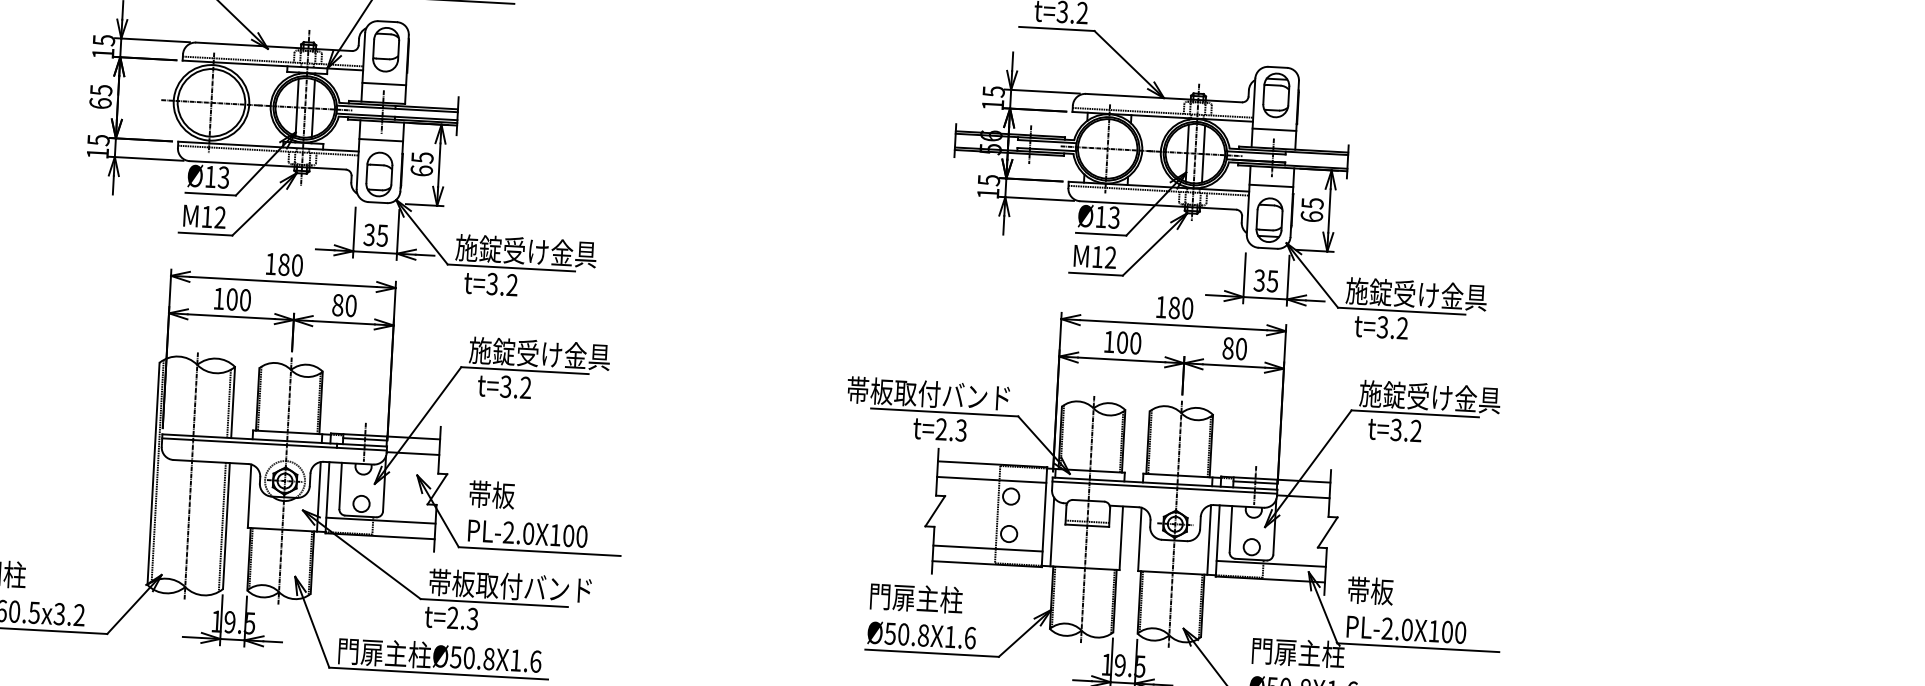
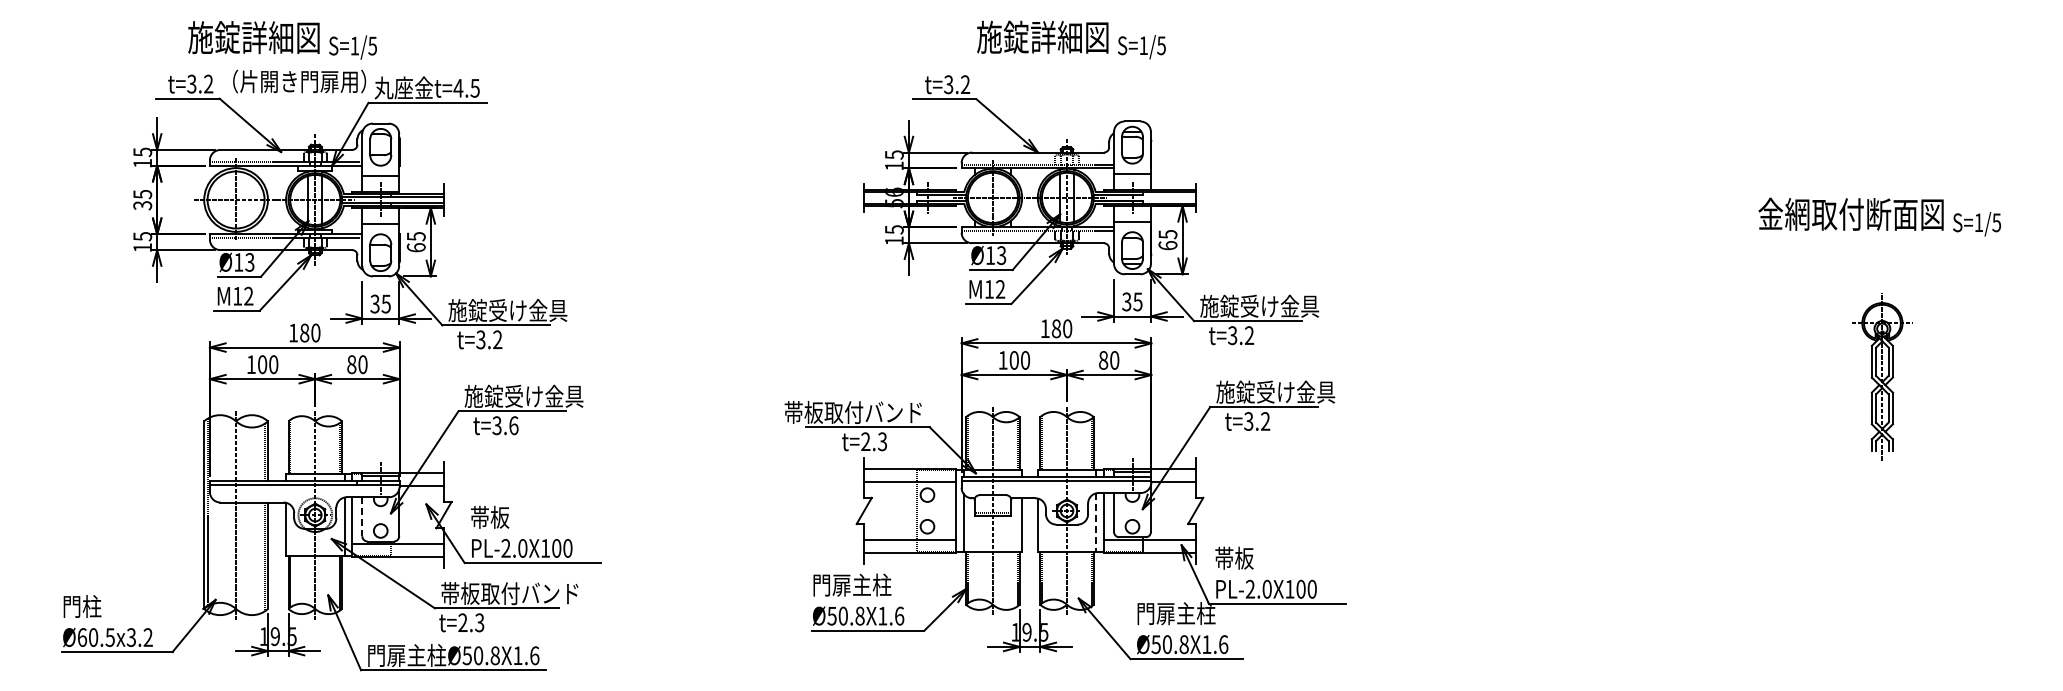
text: (100, 103) -> (142, 205), 65 -> 35
text: (525, 387) -> (513, 425), t=3.2 -> t=3.6
line: (340, 486) -> (362, 517), solid -> dashed
line: (1209, 541) -> (1096, 523), solid -> dashed

